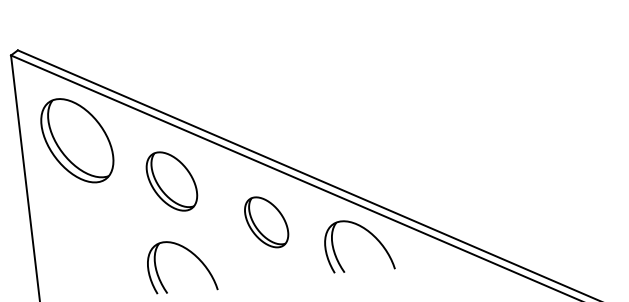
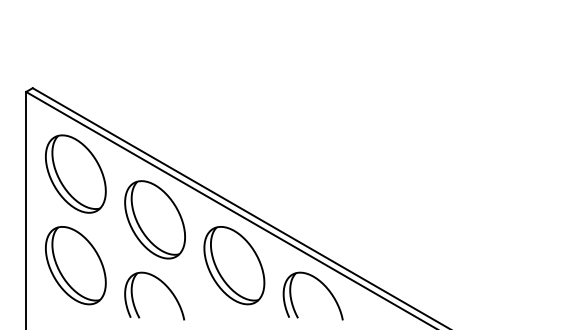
part: (171, 181) -> (154, 219), size x1.43
part: (266, 222) -> (234, 265), size x1.67
part: (88, 242) -> (75, 265), added

